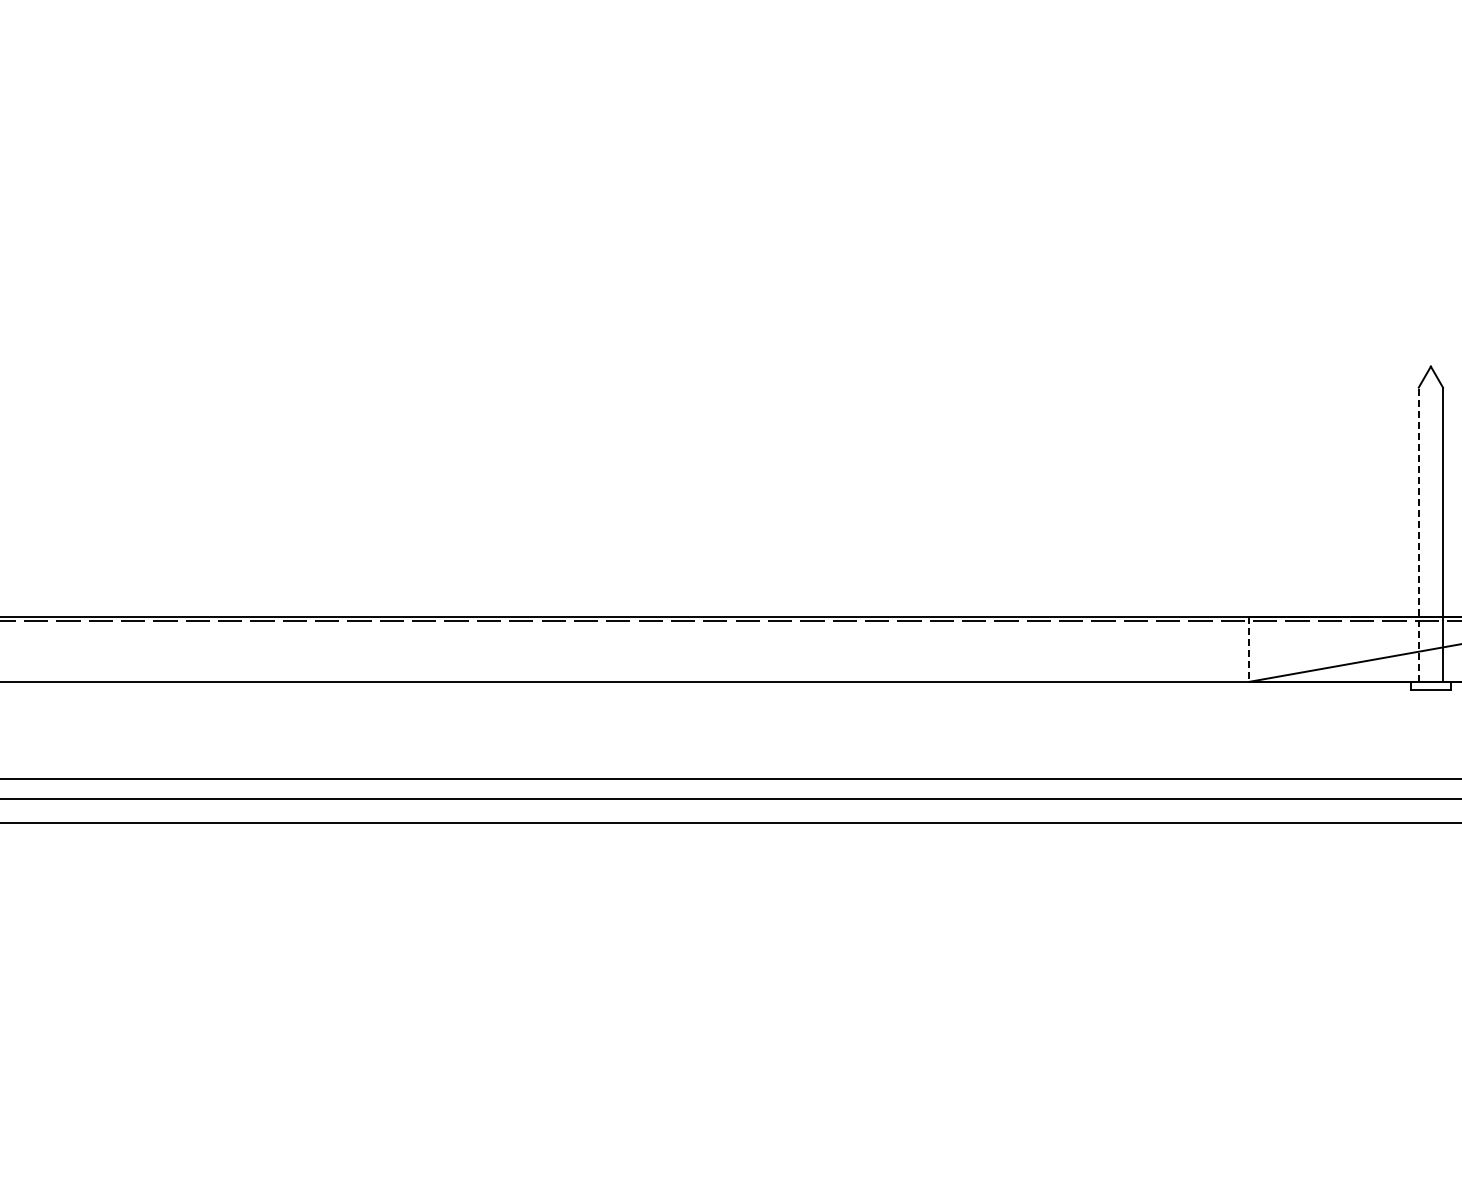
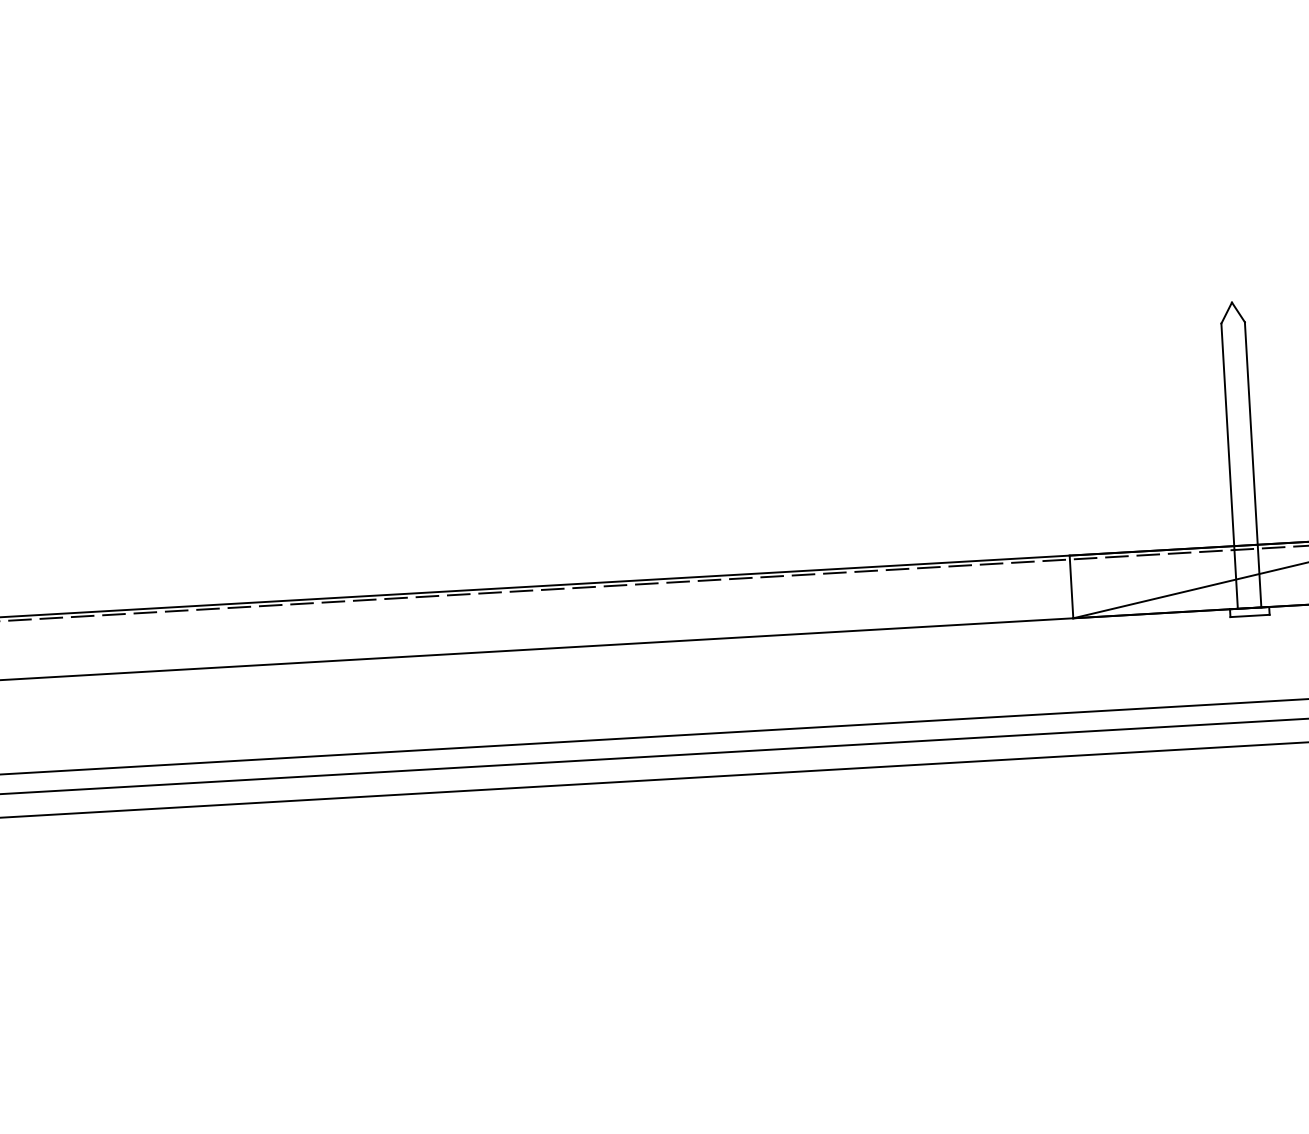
line: (1418, 534) -> (1229, 465), dashed -> solid
line: (1248, 650) -> (1071, 587), dashed -> solid

